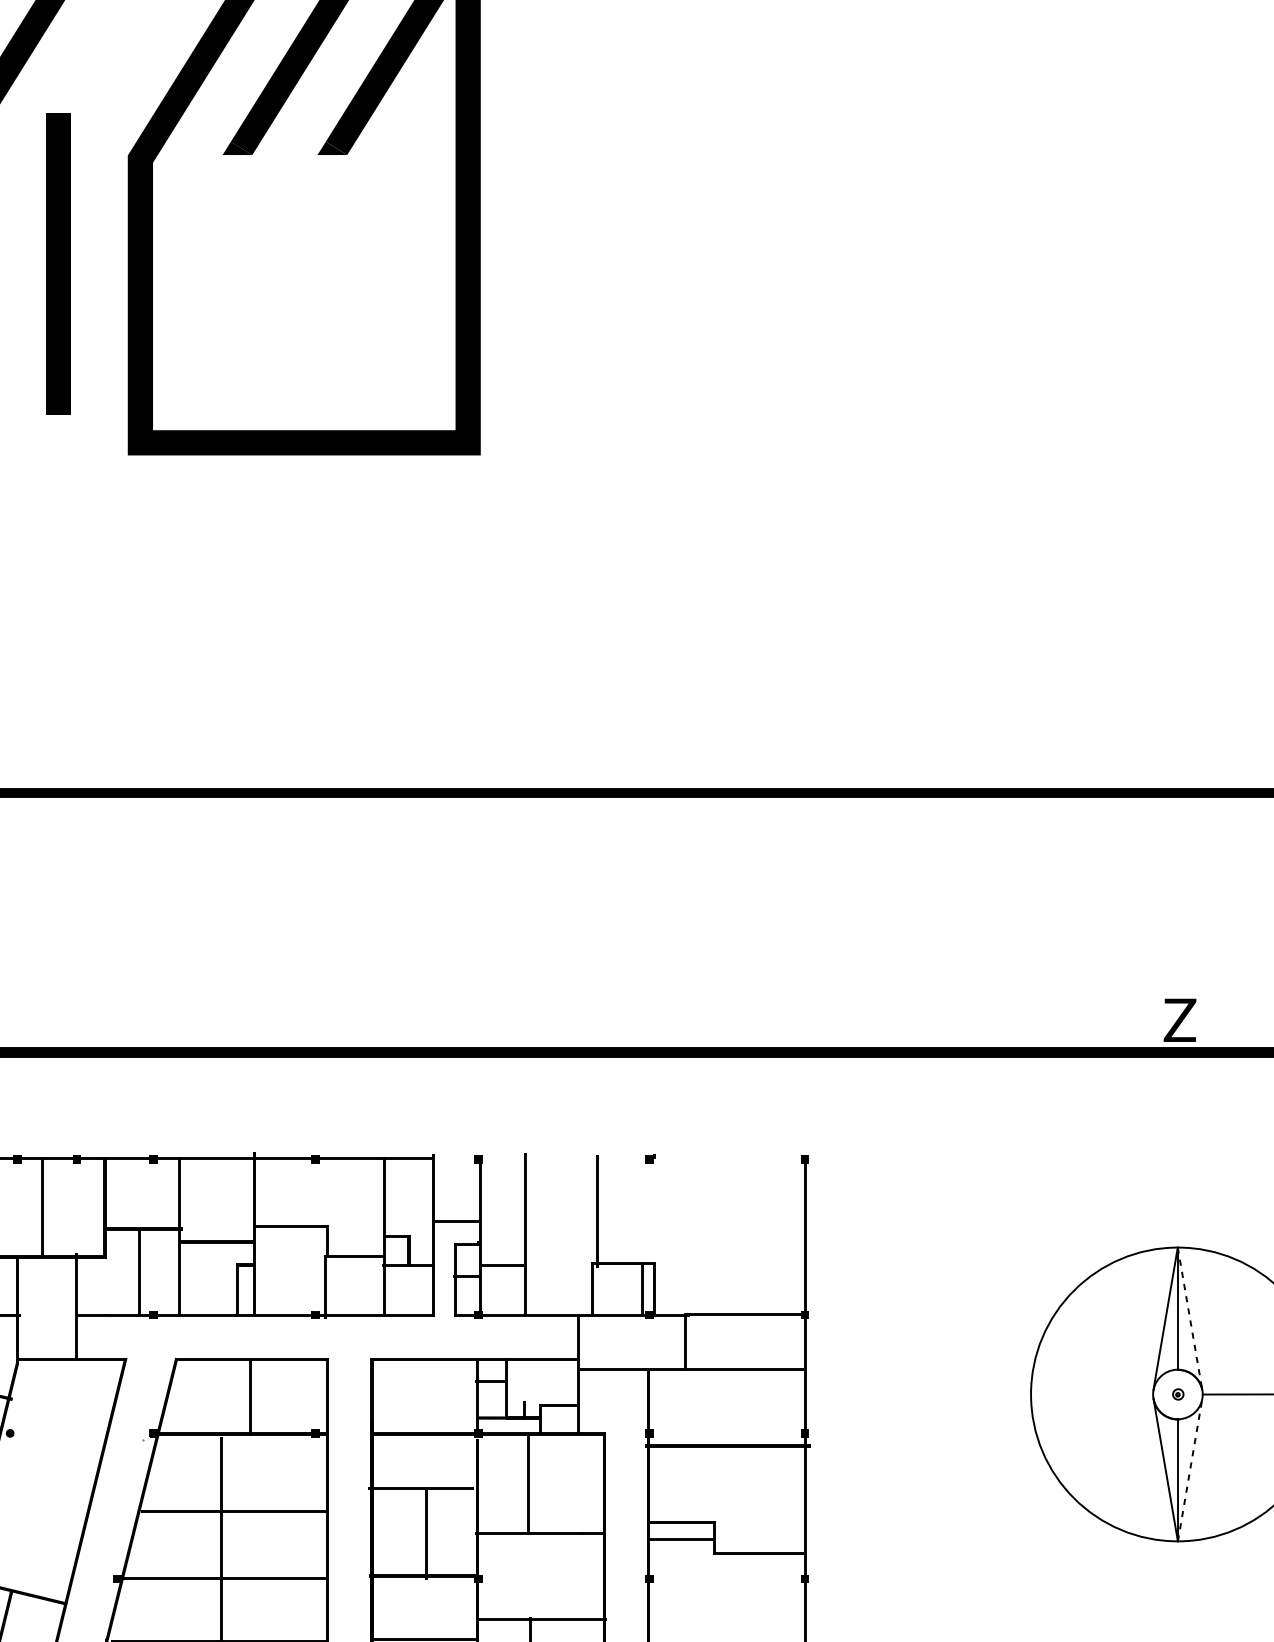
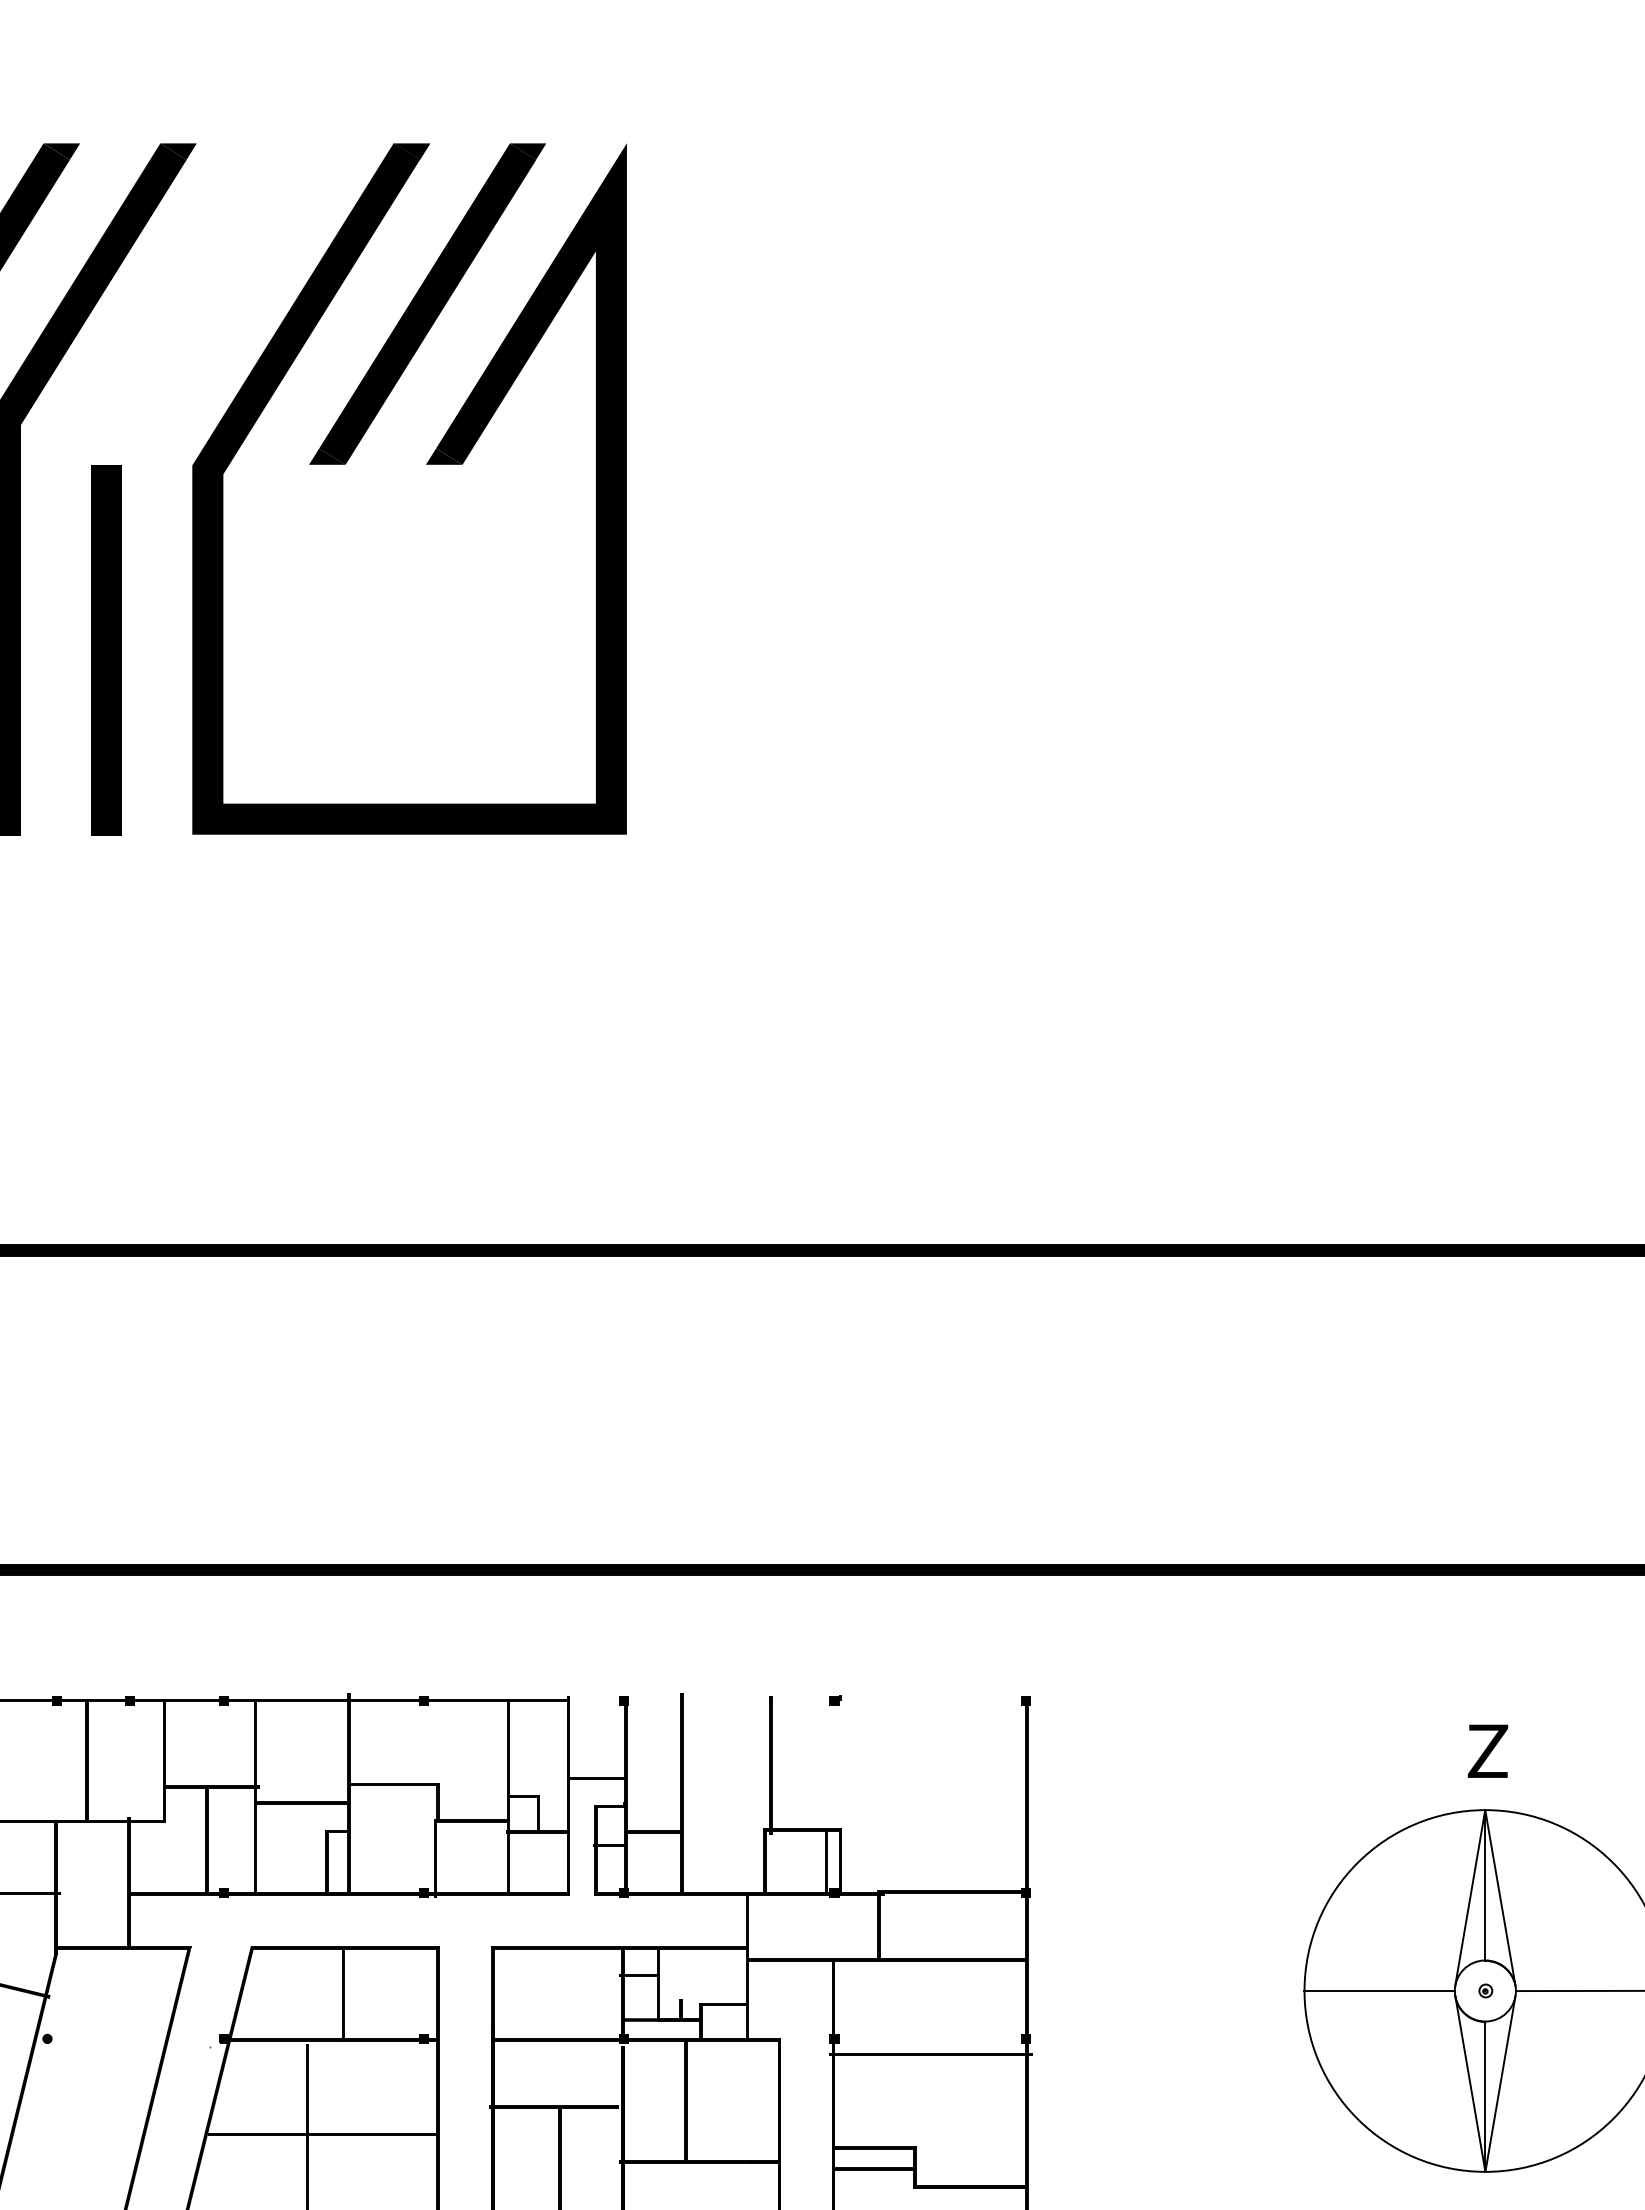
line: (58, 263) -> (106, 650), moved
text: (1179, 1019) -> (1487, 1750), moved
line: (1190, 1319) -> (1500, 1898), dashed -> solid
line: (1091, 1394) -> (1379, 1990), added
line: (1190, 1469) -> (1500, 2083), dashed -> solid

